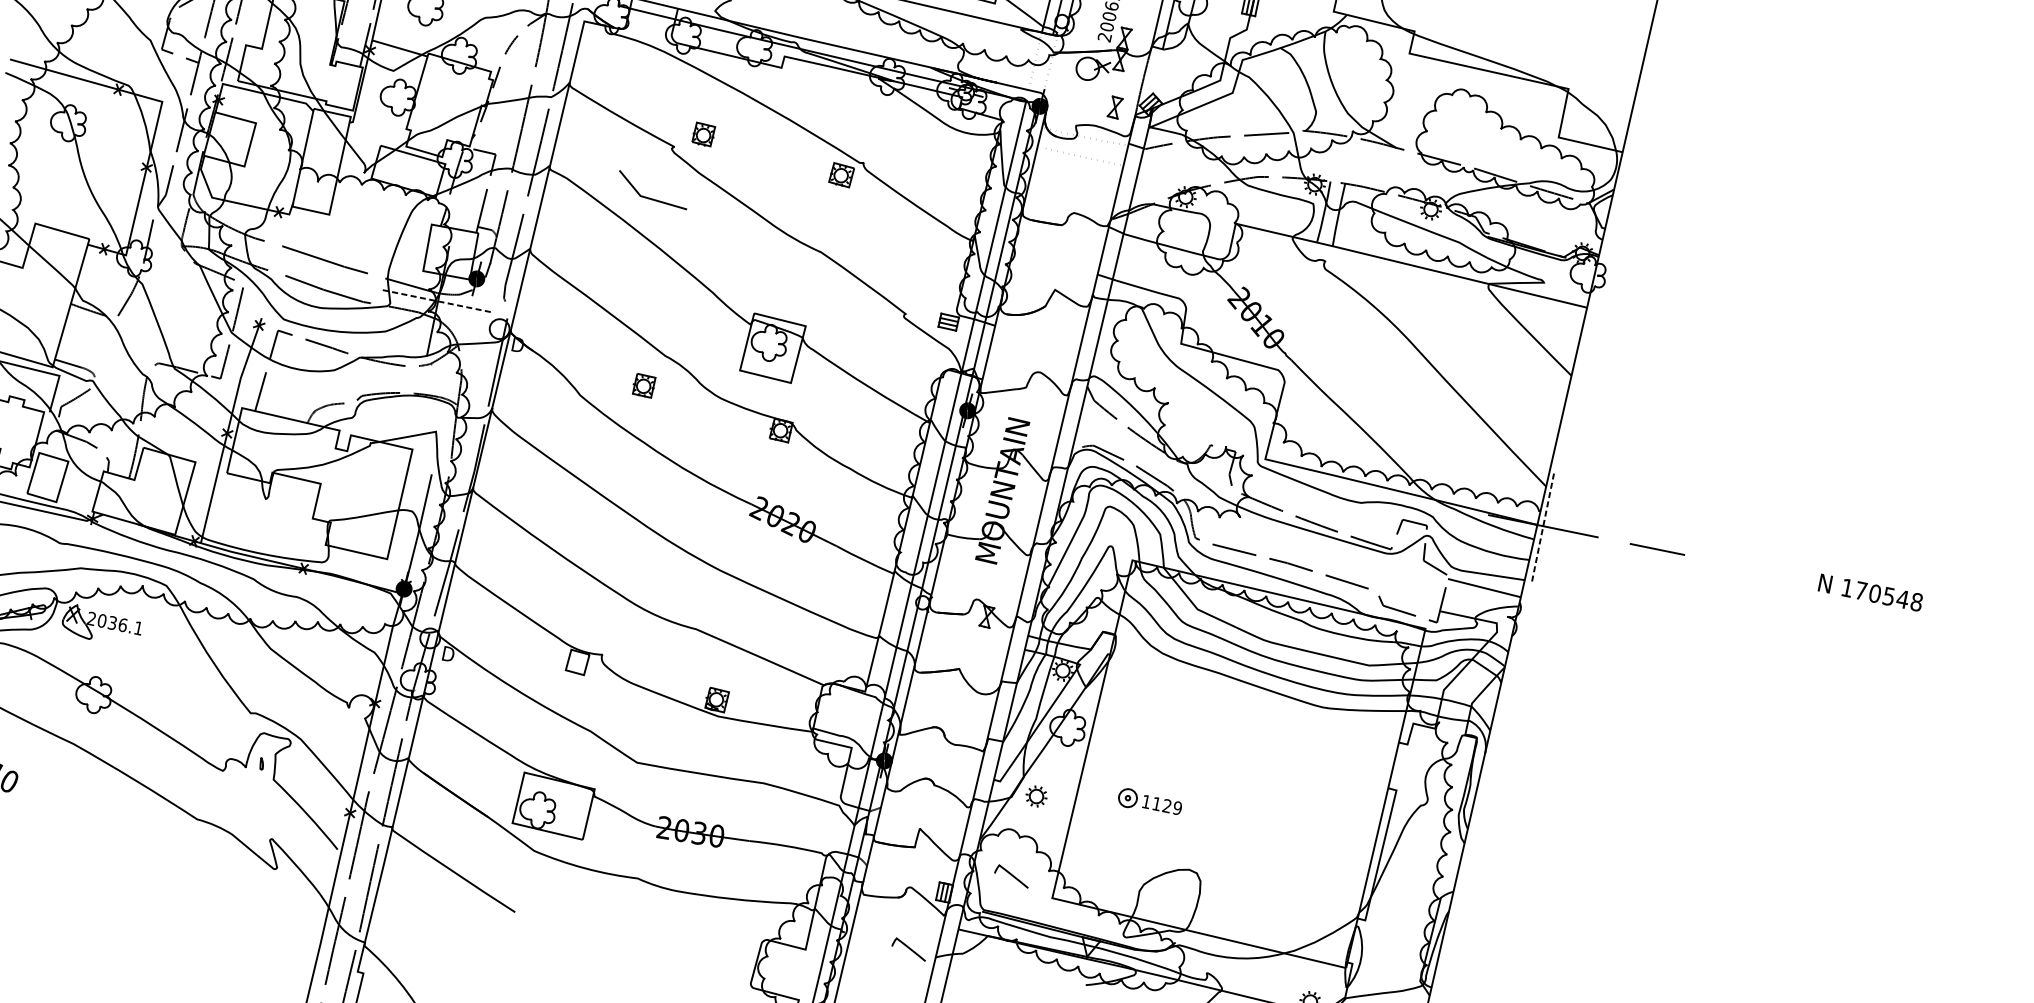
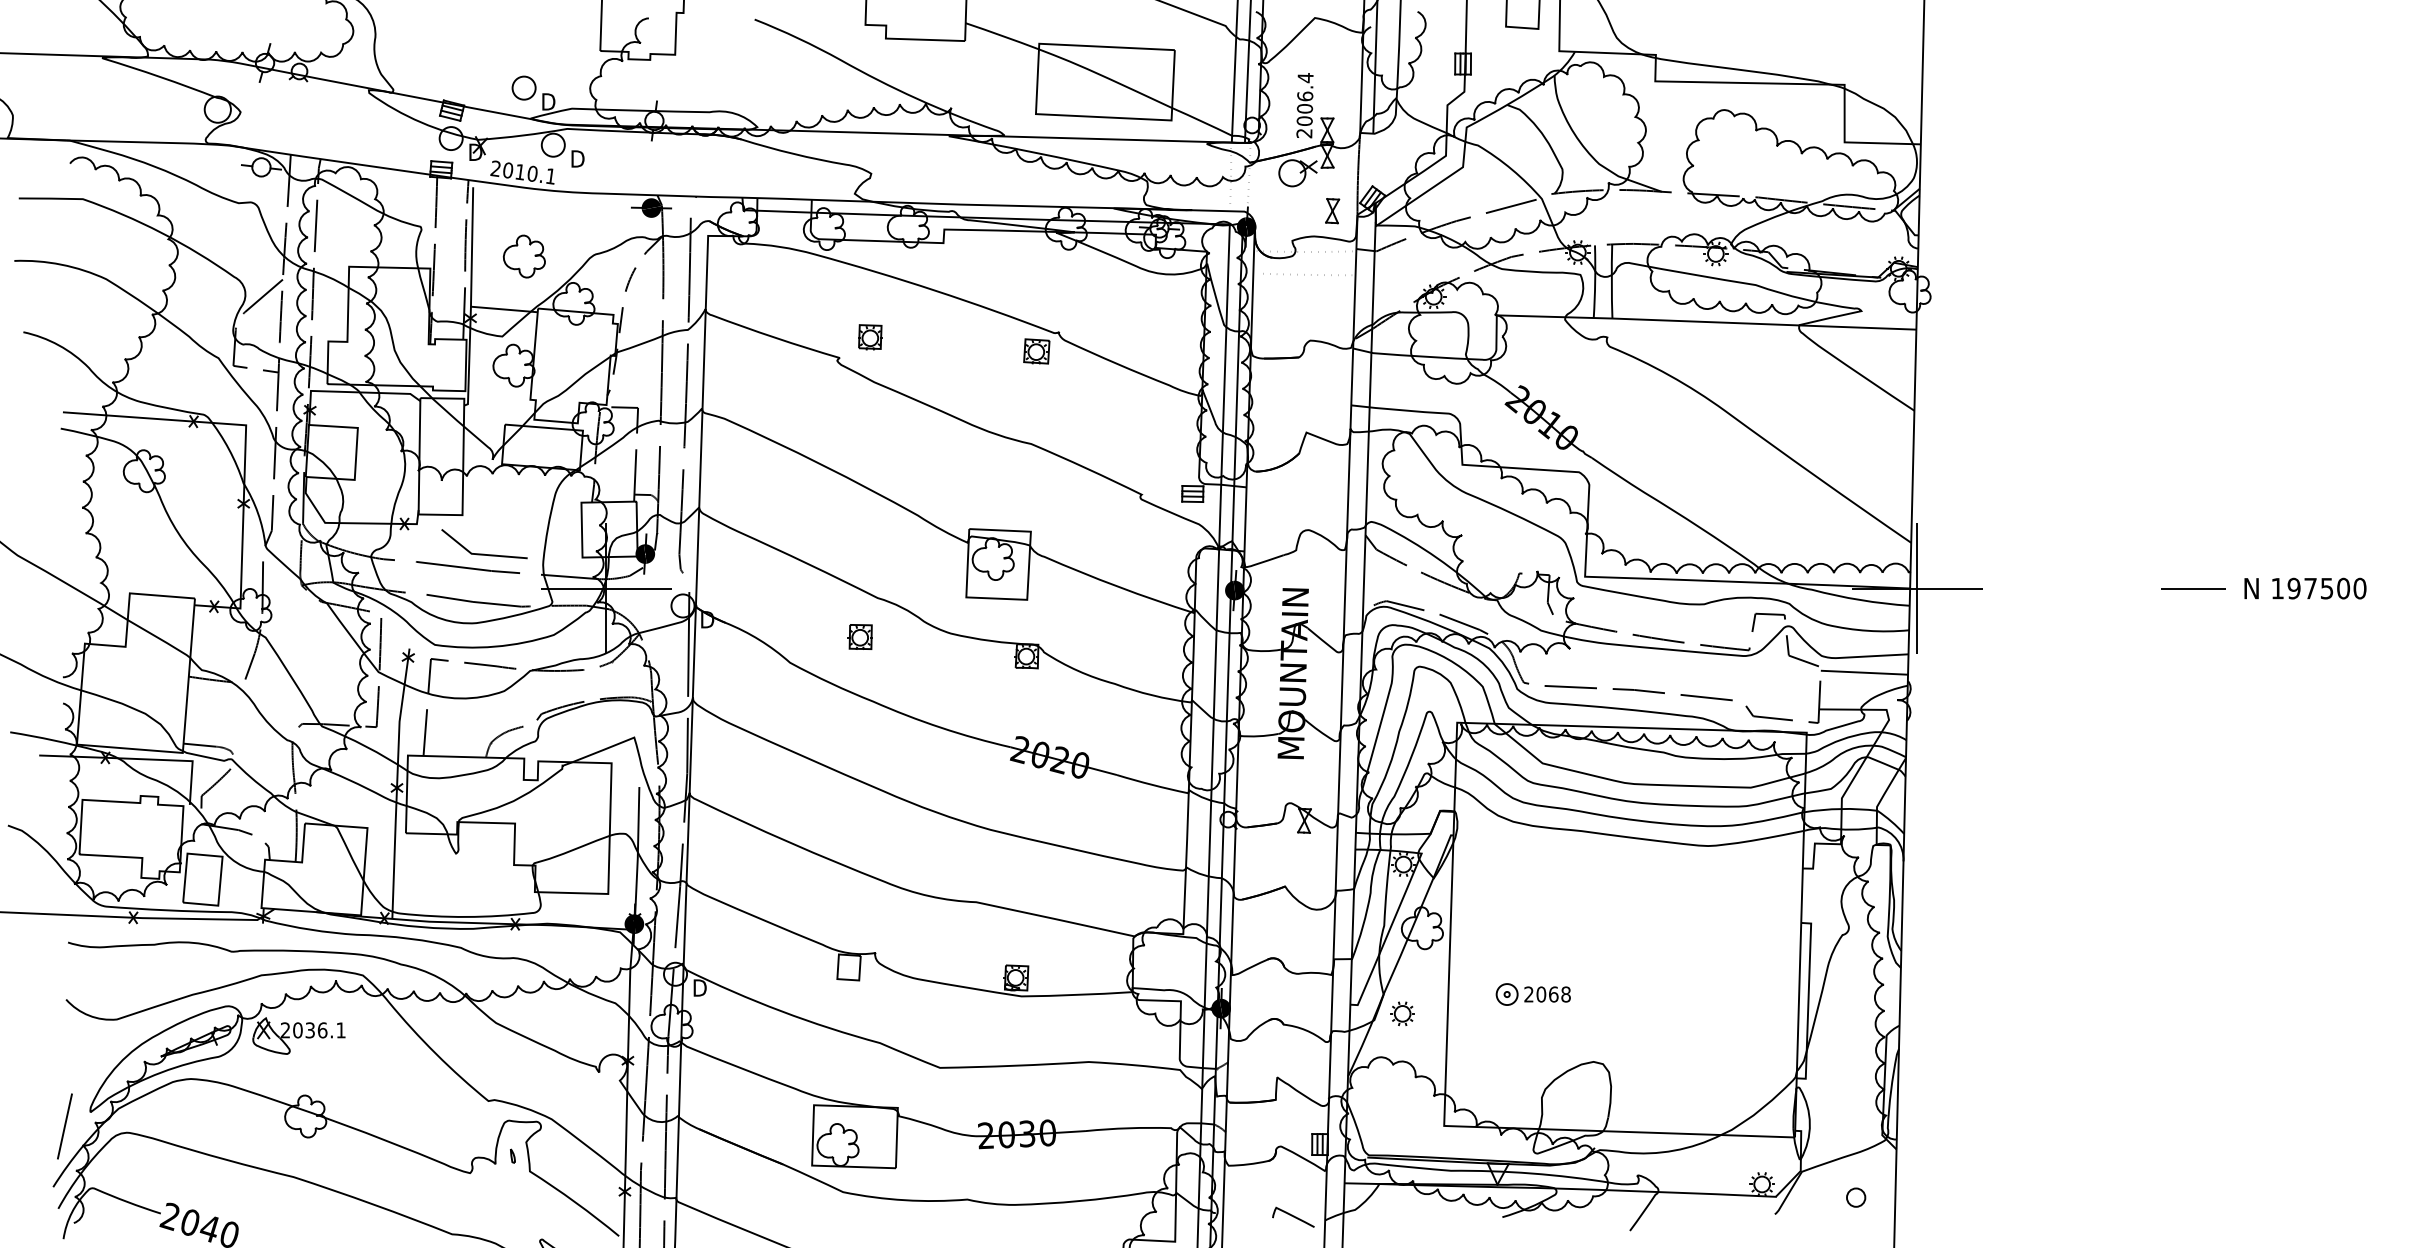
line: (651, 198) -> (484, 553), moved
line: (438, 301) -> (606, 588), dashed -> solid
line: (1543, 526) -> (1917, 588), dashed -> solid
line: (1657, 549) -> (2193, 588), moved
text: (1888, 596) -> (2326, 588), 170548 -> 197500
text: (1162, 805) -> (1547, 994), 1129 -> 2068
curve: (1012, 875) -> (1393, 1109), removed

